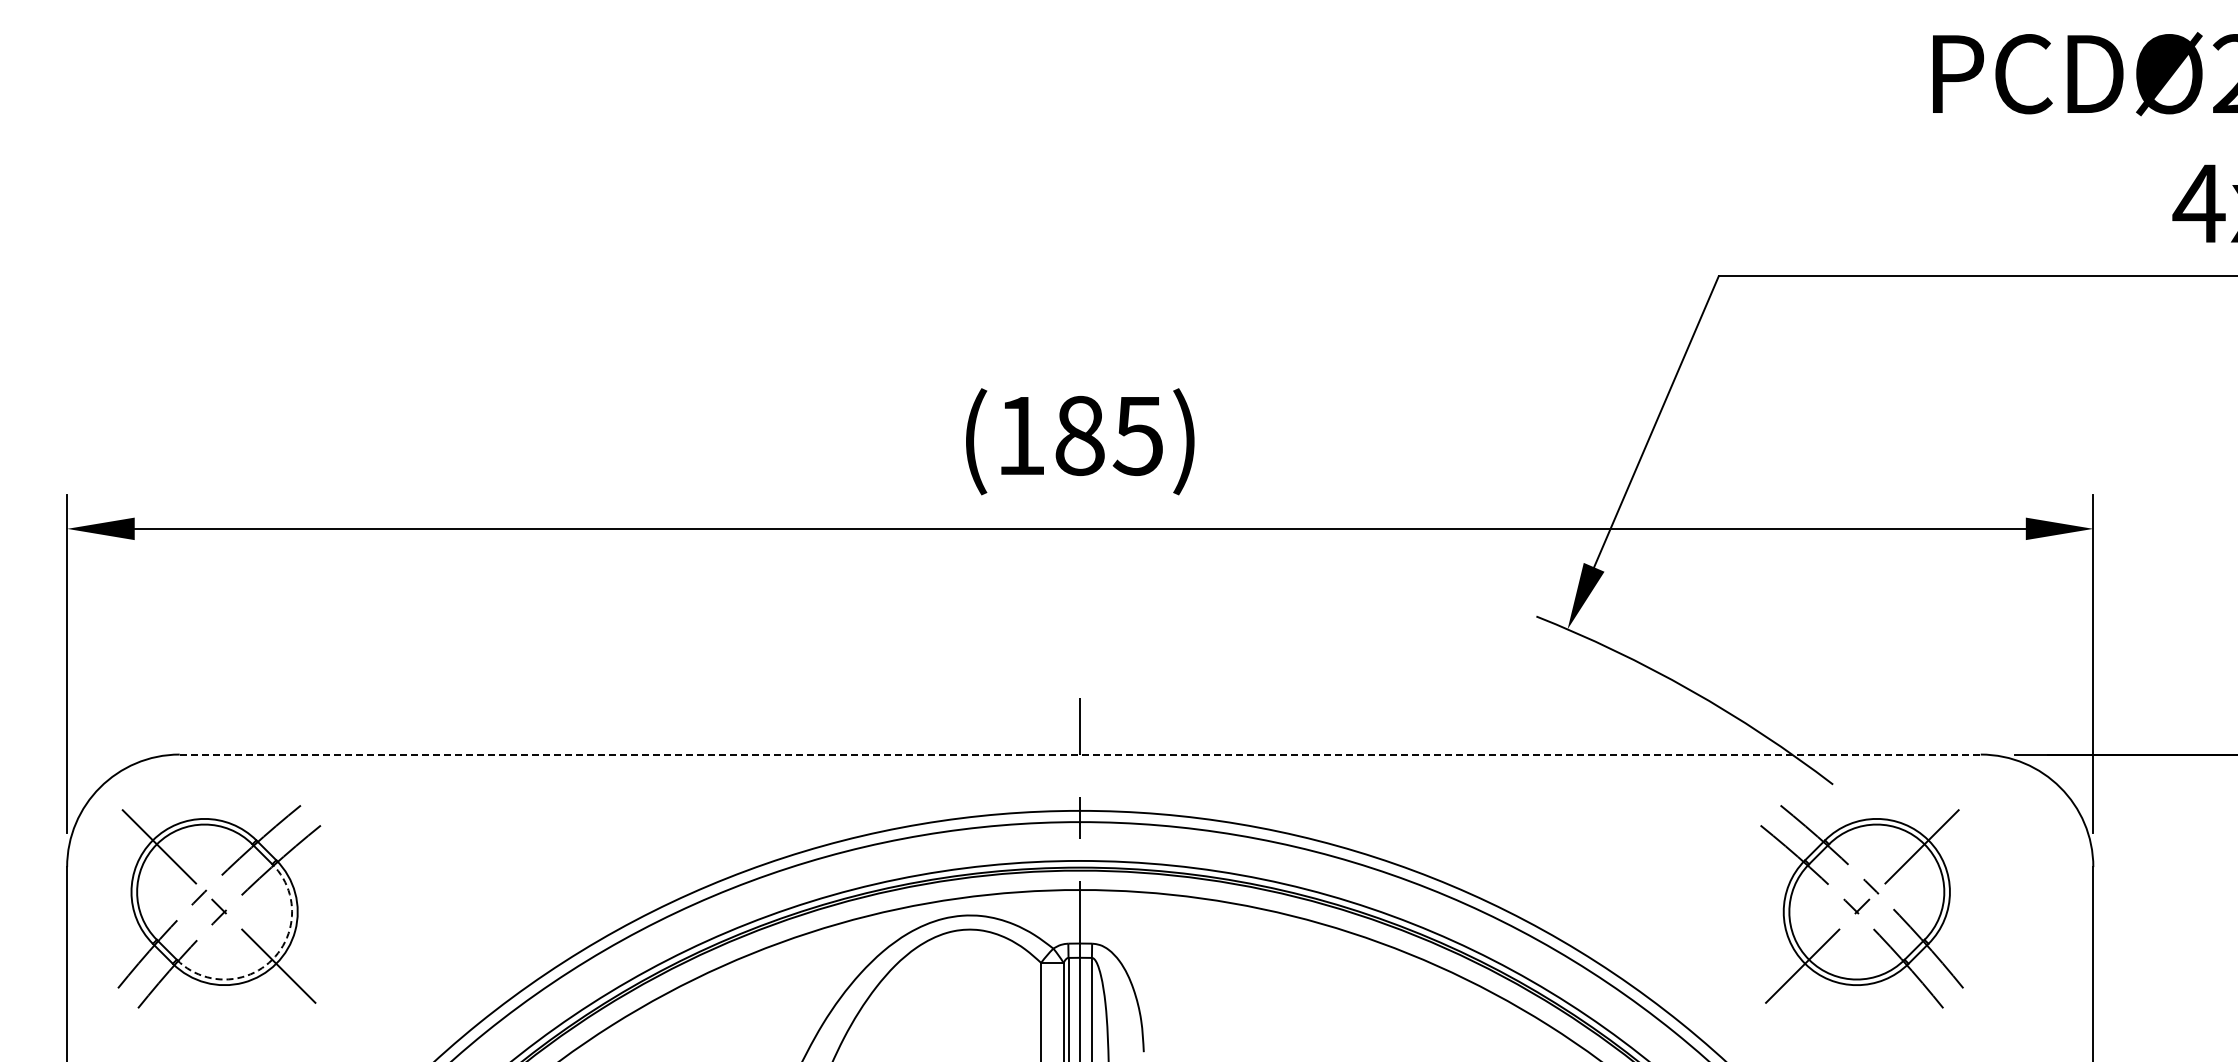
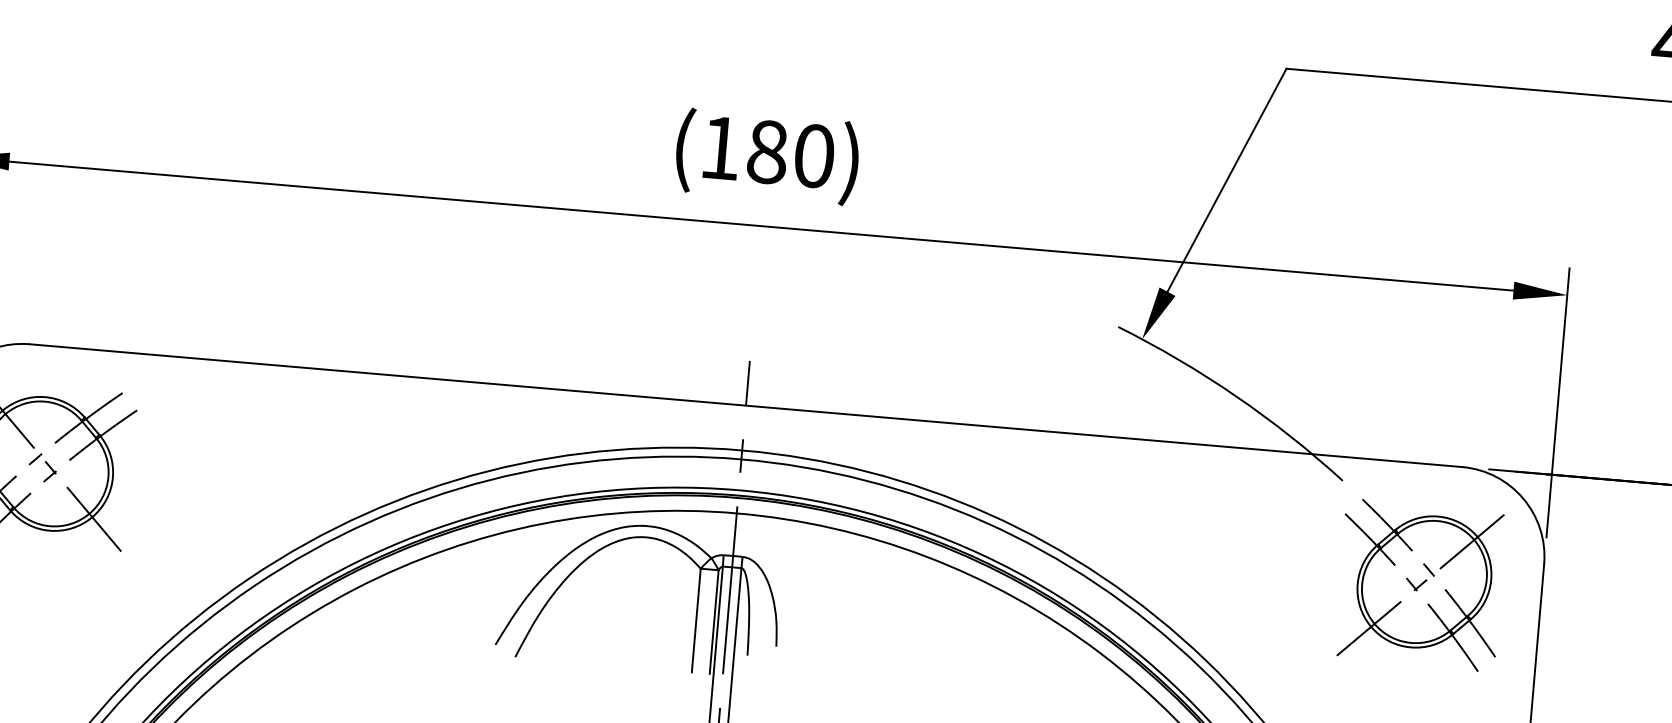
text: (1137, 435) -> (813, 155), (185) -> (180)
line: (1080, 754) -> (746, 405), dashed -> solid
part: (1861, 906) -> (1419, 585), moved
arc: (272, 959) -> (89, 513), dashed -> solid

